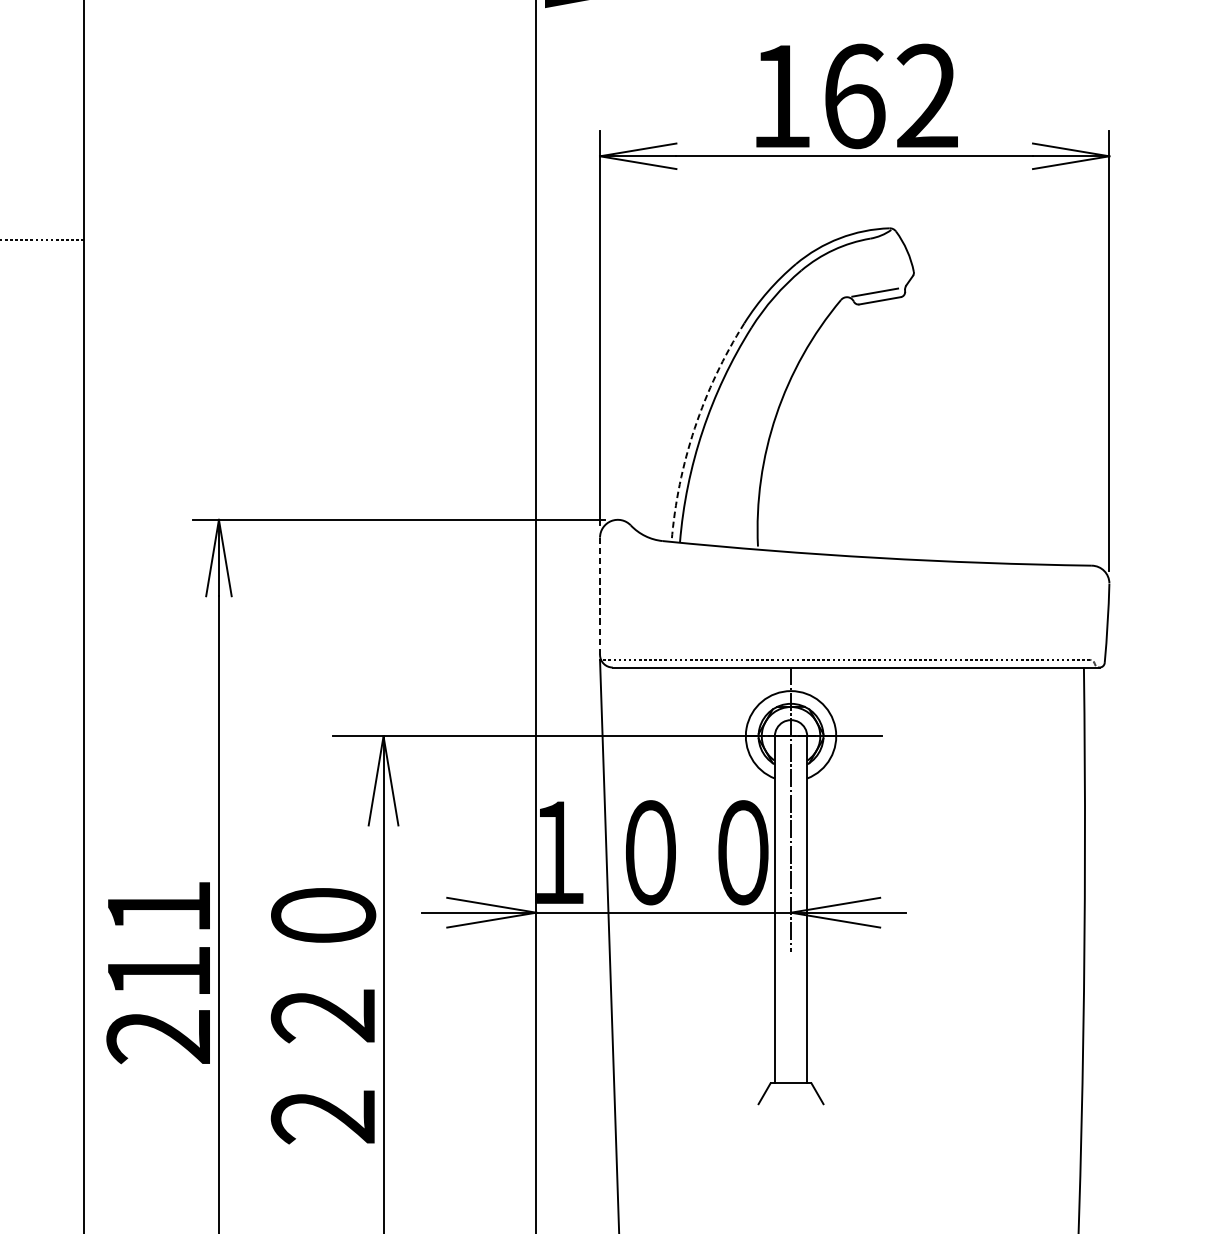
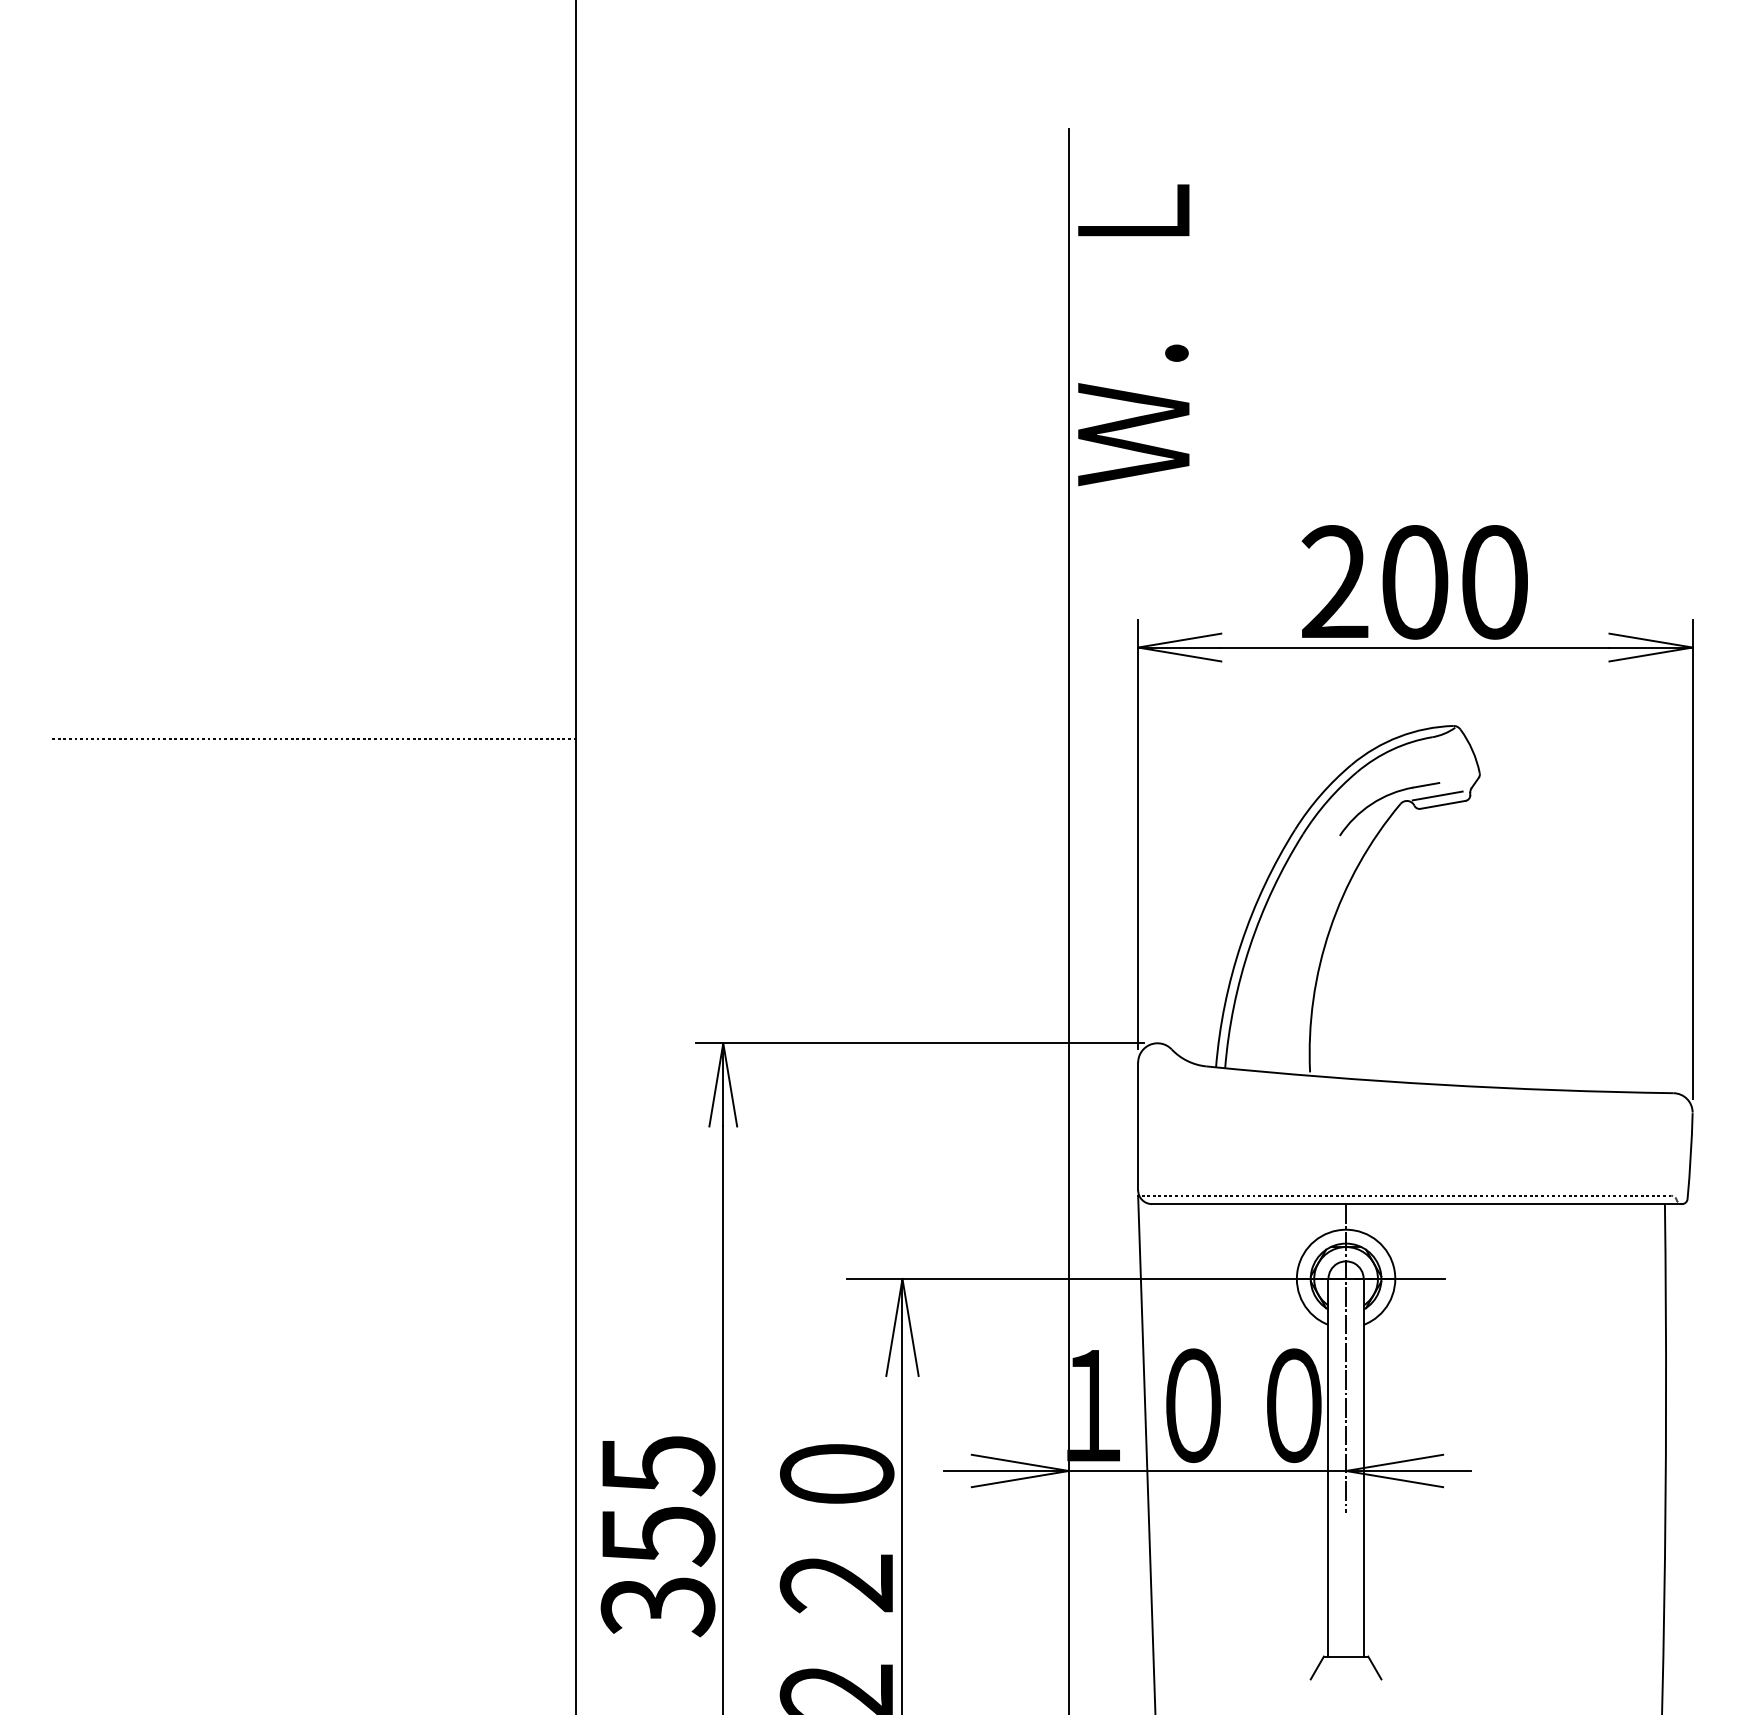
text: (853, 96) -> (1414, 582), 162 -> 200
part: (825, 294) -> (1383, 798), added
arc: (694, 428) -> (1241, 943), dashed -> solid
line: (600, 596) -> (1138, 1126), dashed -> solid
text: (159, 972) -> (658, 1536), 211 -> 355

